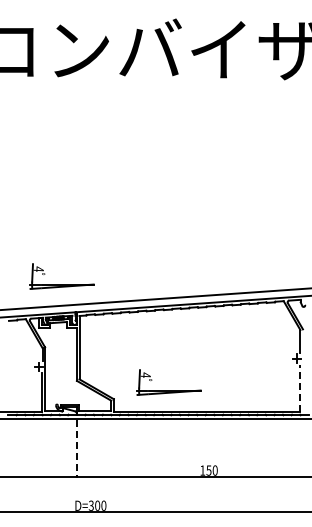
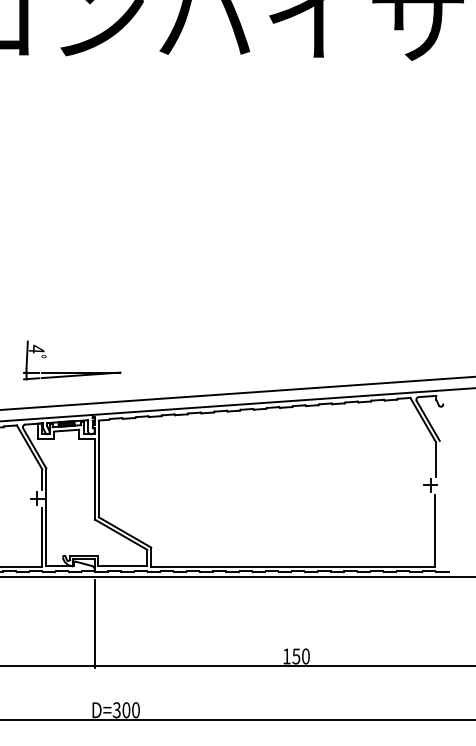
line: (299, 388) -> (434, 531), dashed -> solid
part: (168, 390) -> (234, 534), removed
line: (76, 449) -> (94, 624), dashed -> solid

